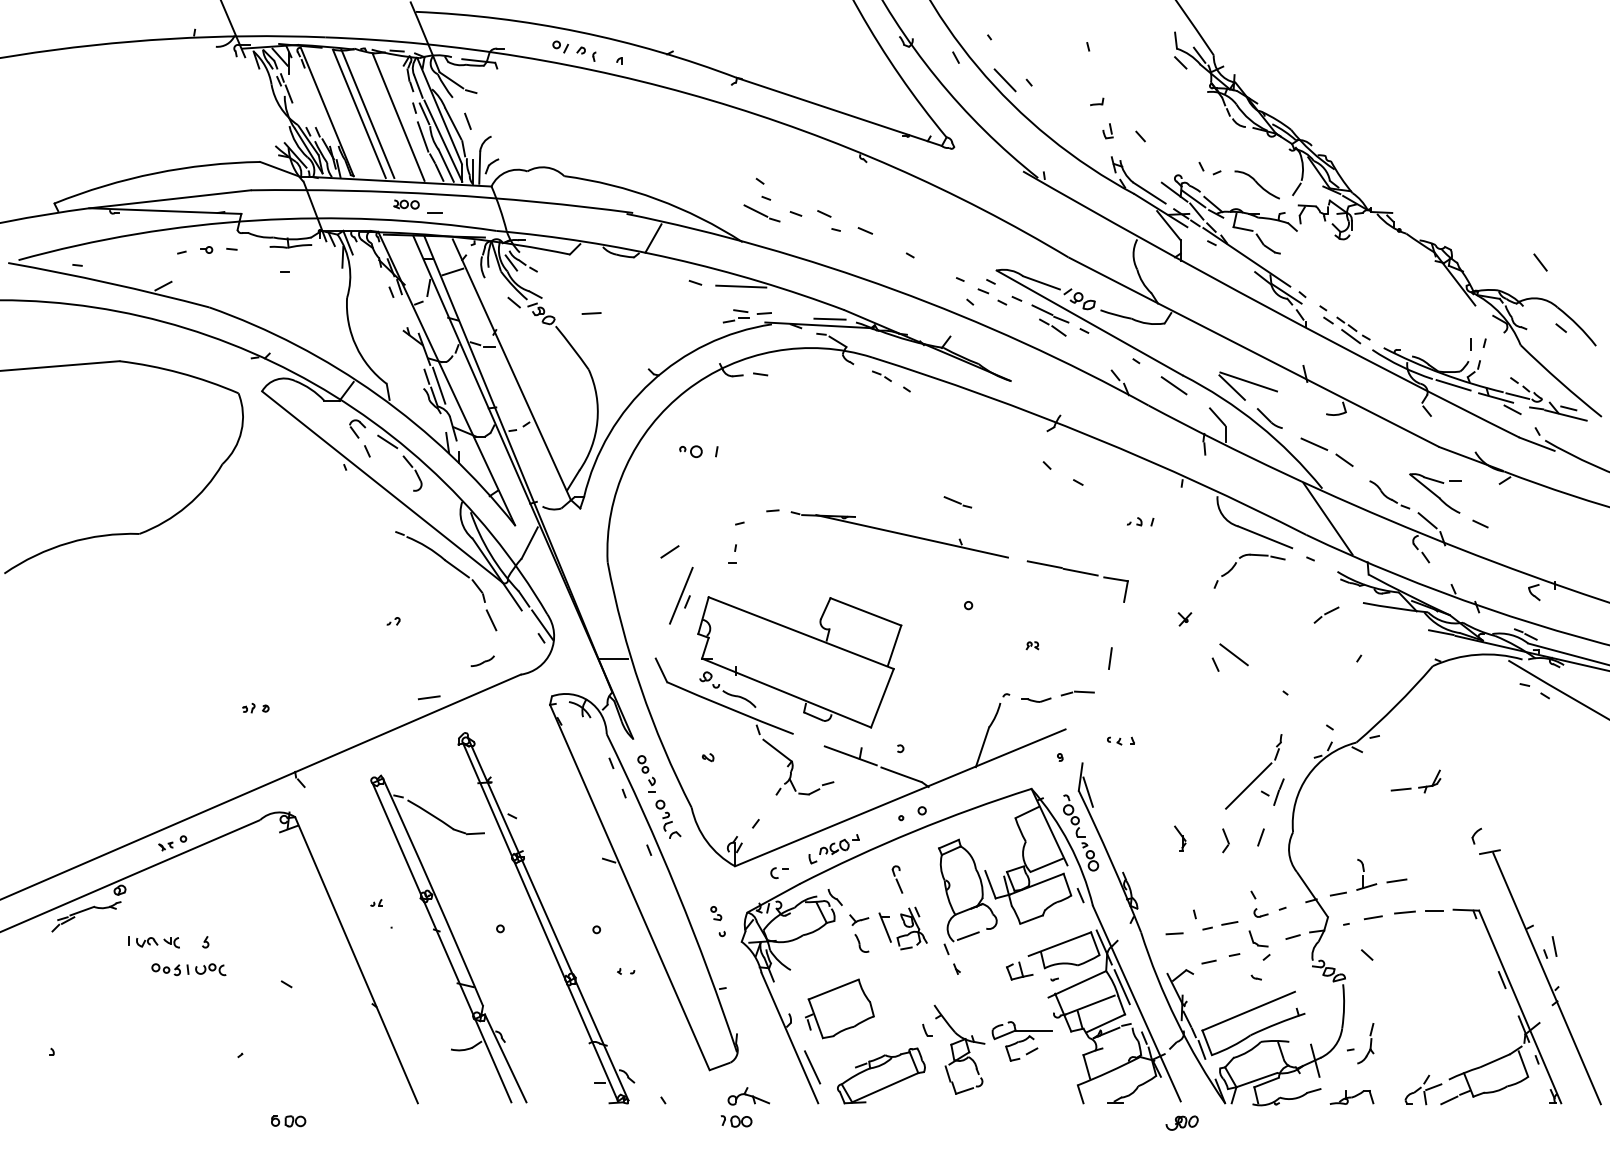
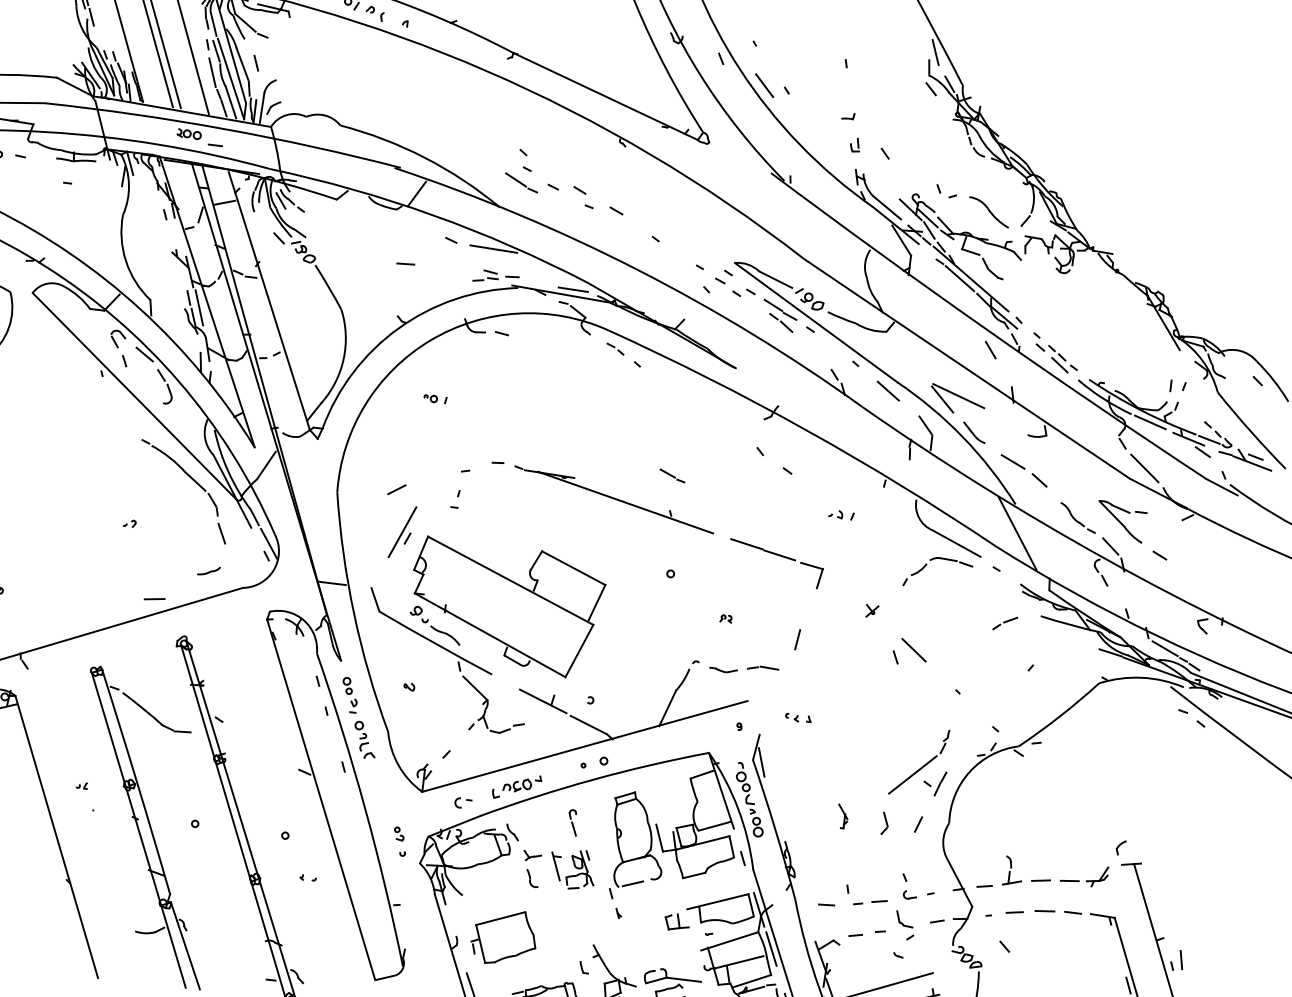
line: (1180, 23) -> (935, 52), added
line: (1234, 257) -> (959, 277), added
line: (1540, 262) -> (990, 350), moved
line: (591, 313) -> (405, 264), moved
line: (1453, 434) -> (1144, 468), added
part: (698, 451) -> (435, 398), size x0.62
line: (1497, 621) -> (1164, 648), added
part: (1415, 781) -> (1084, 875), moved

